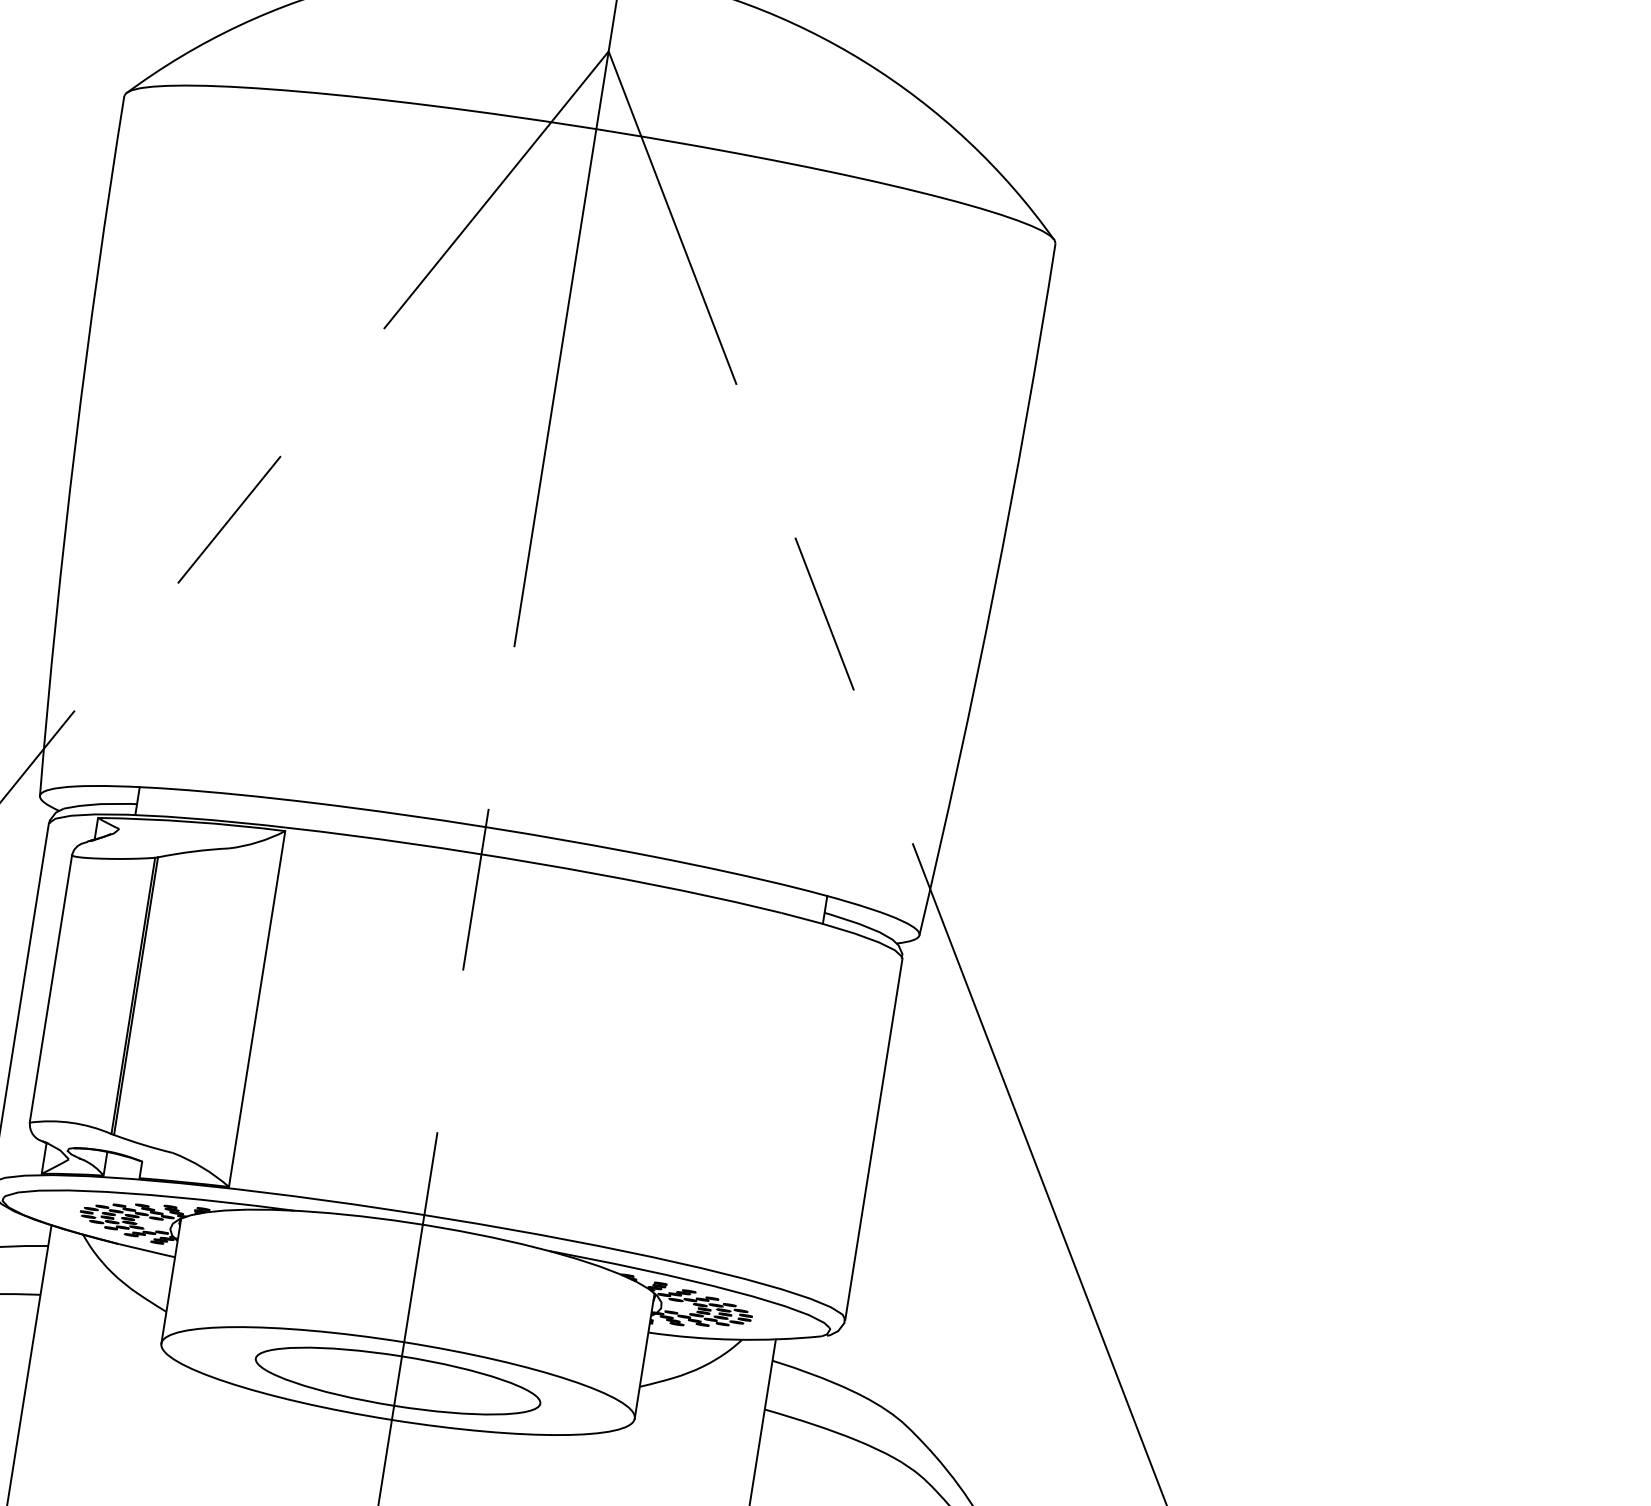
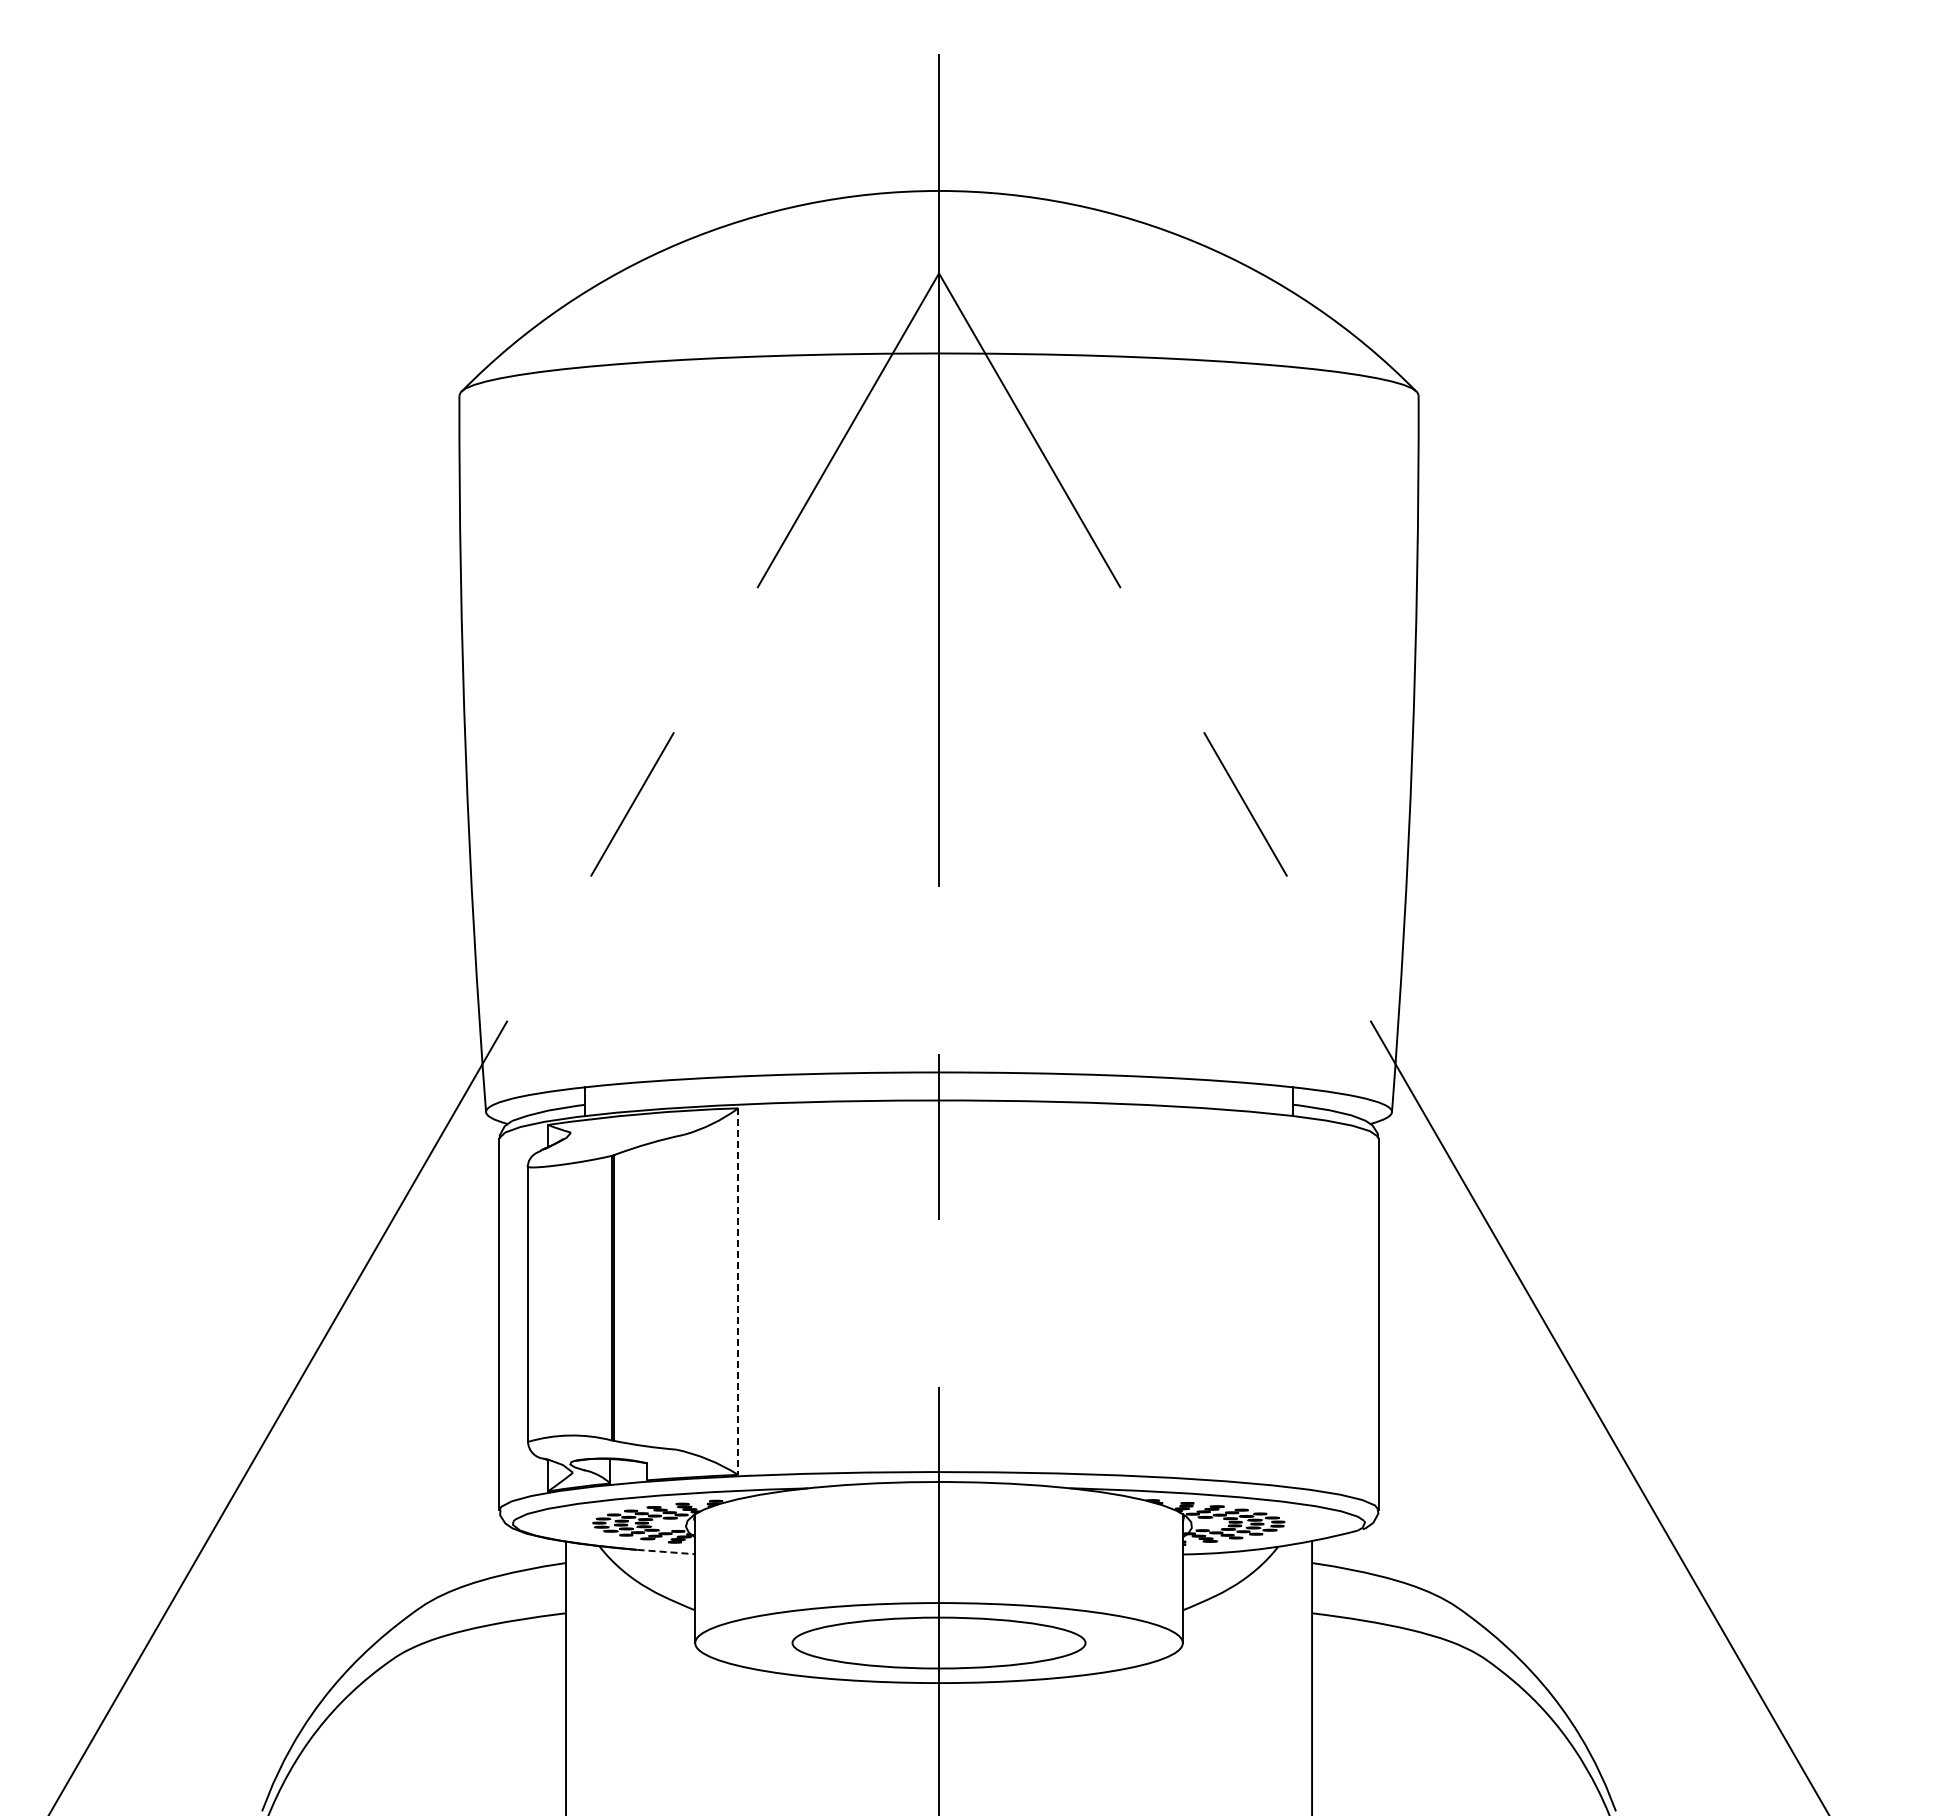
line: (257, 1009) -> (738, 1292), solid -> dashed
line: (148, 1251) -> (667, 1552), solid -> dashed

